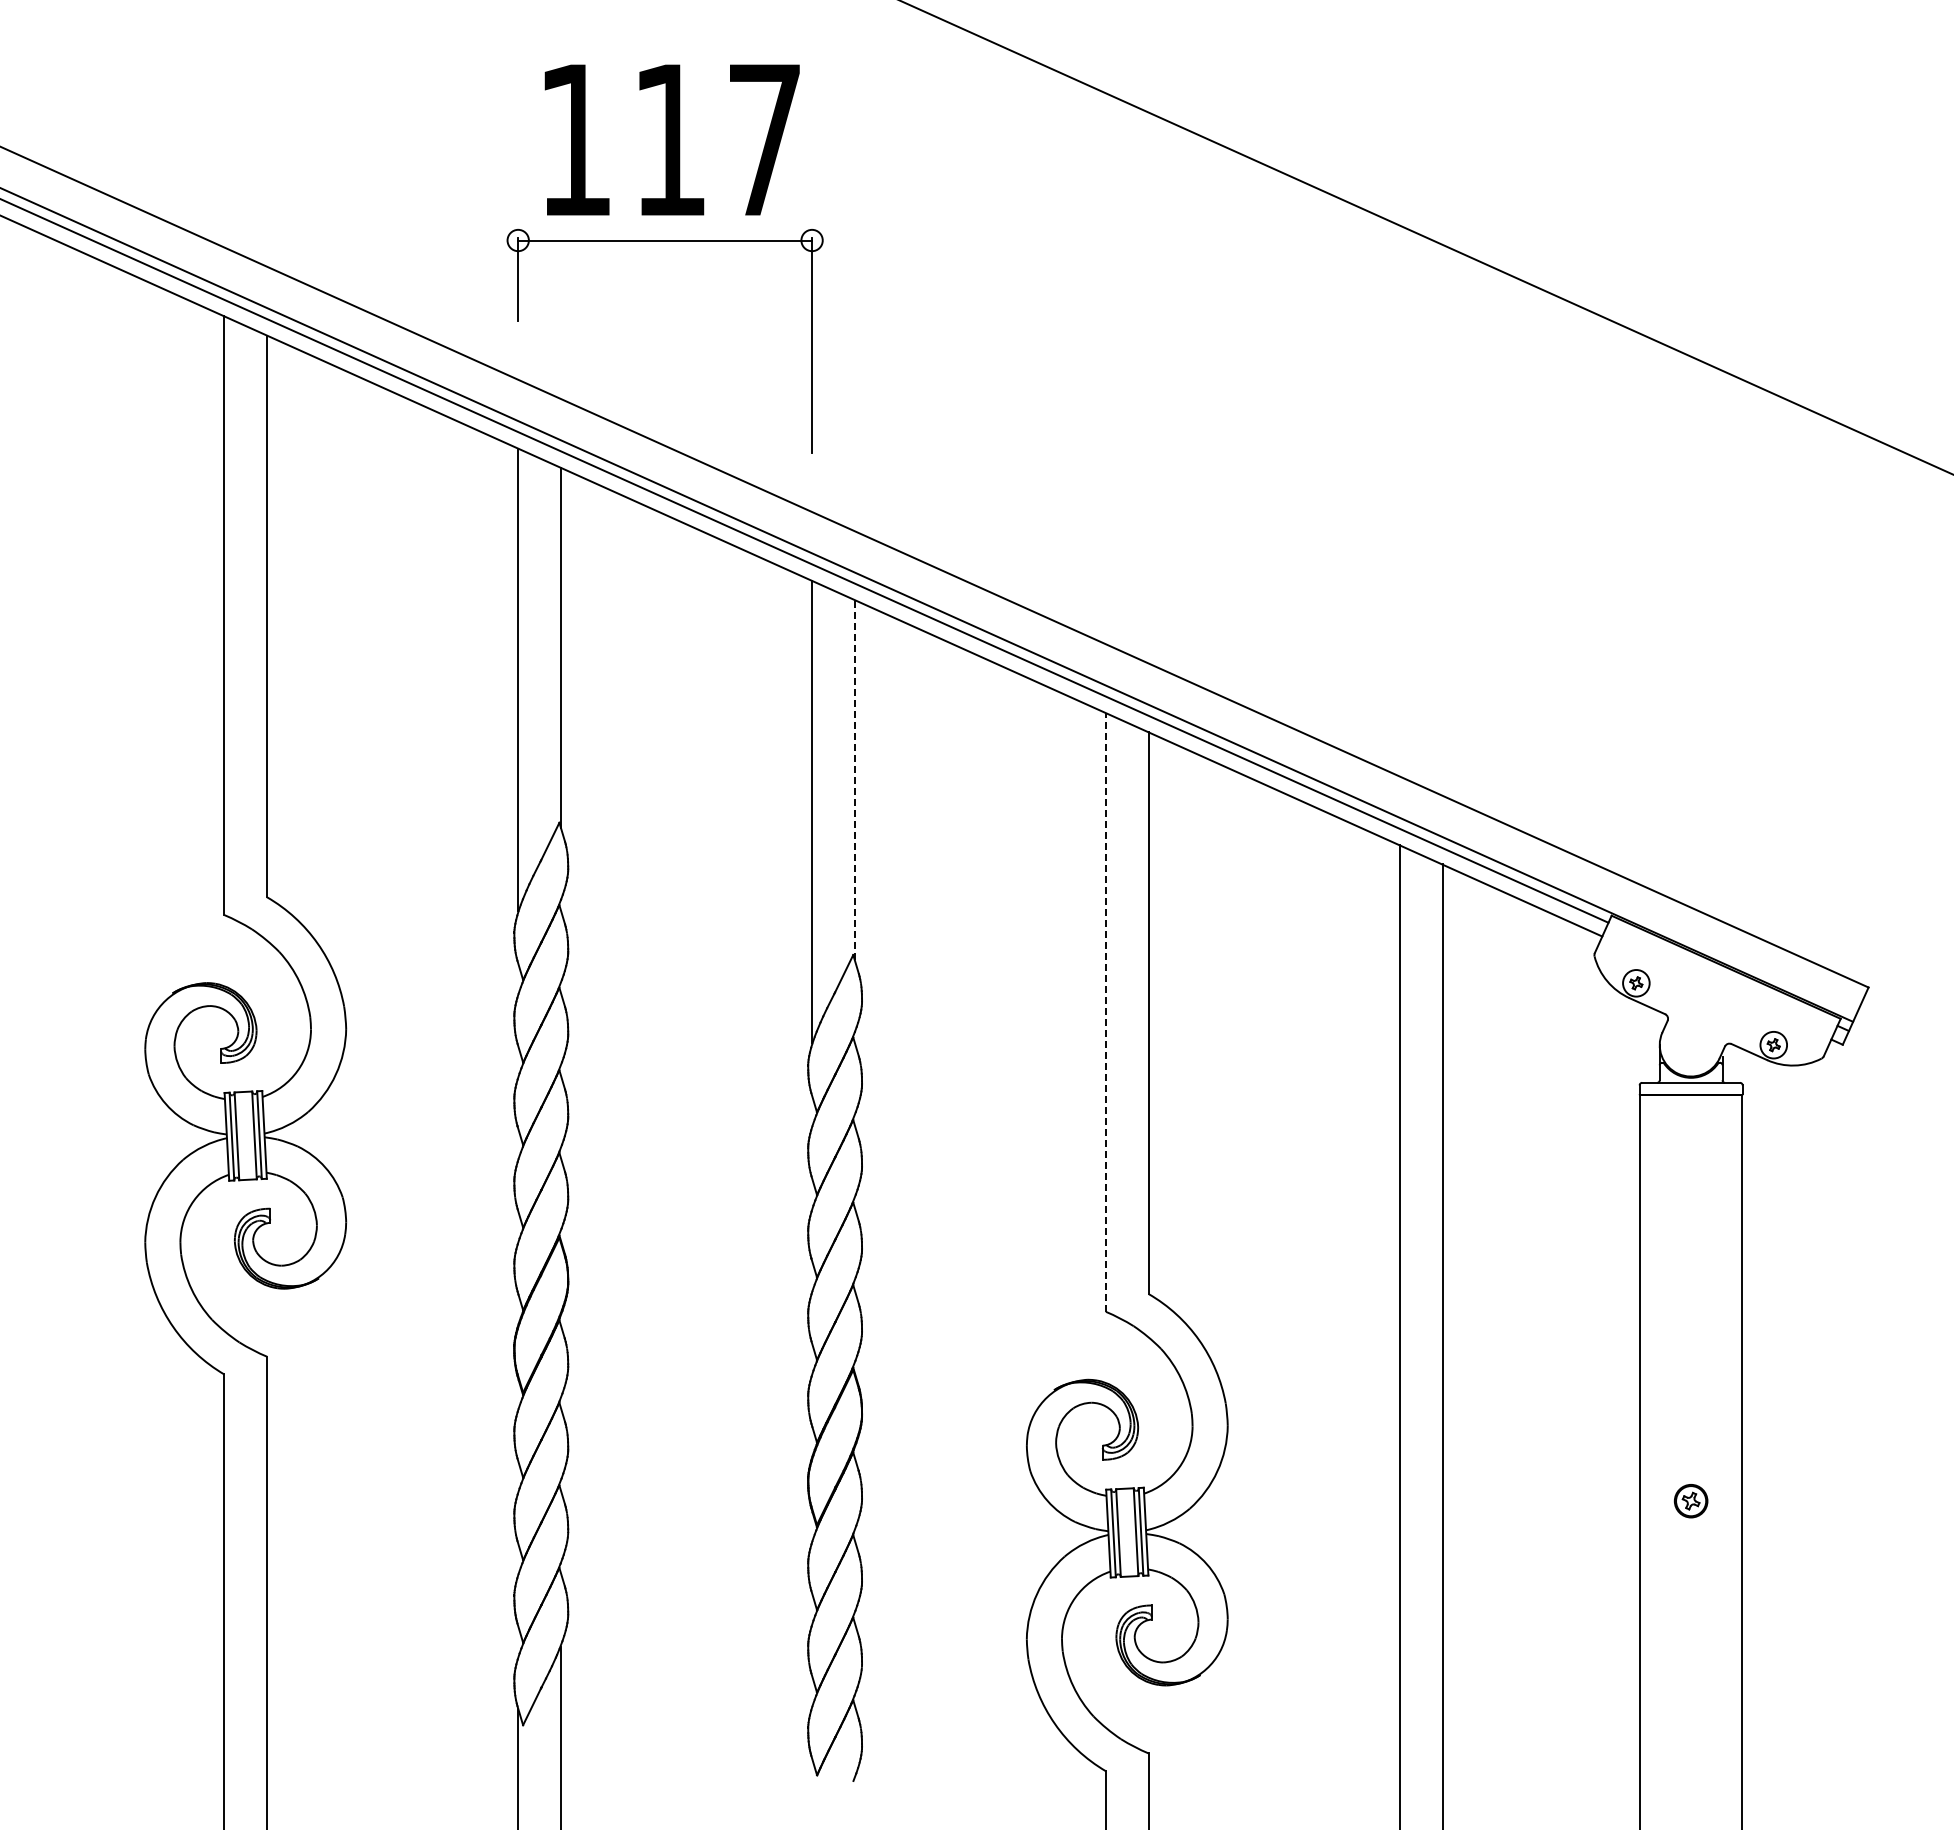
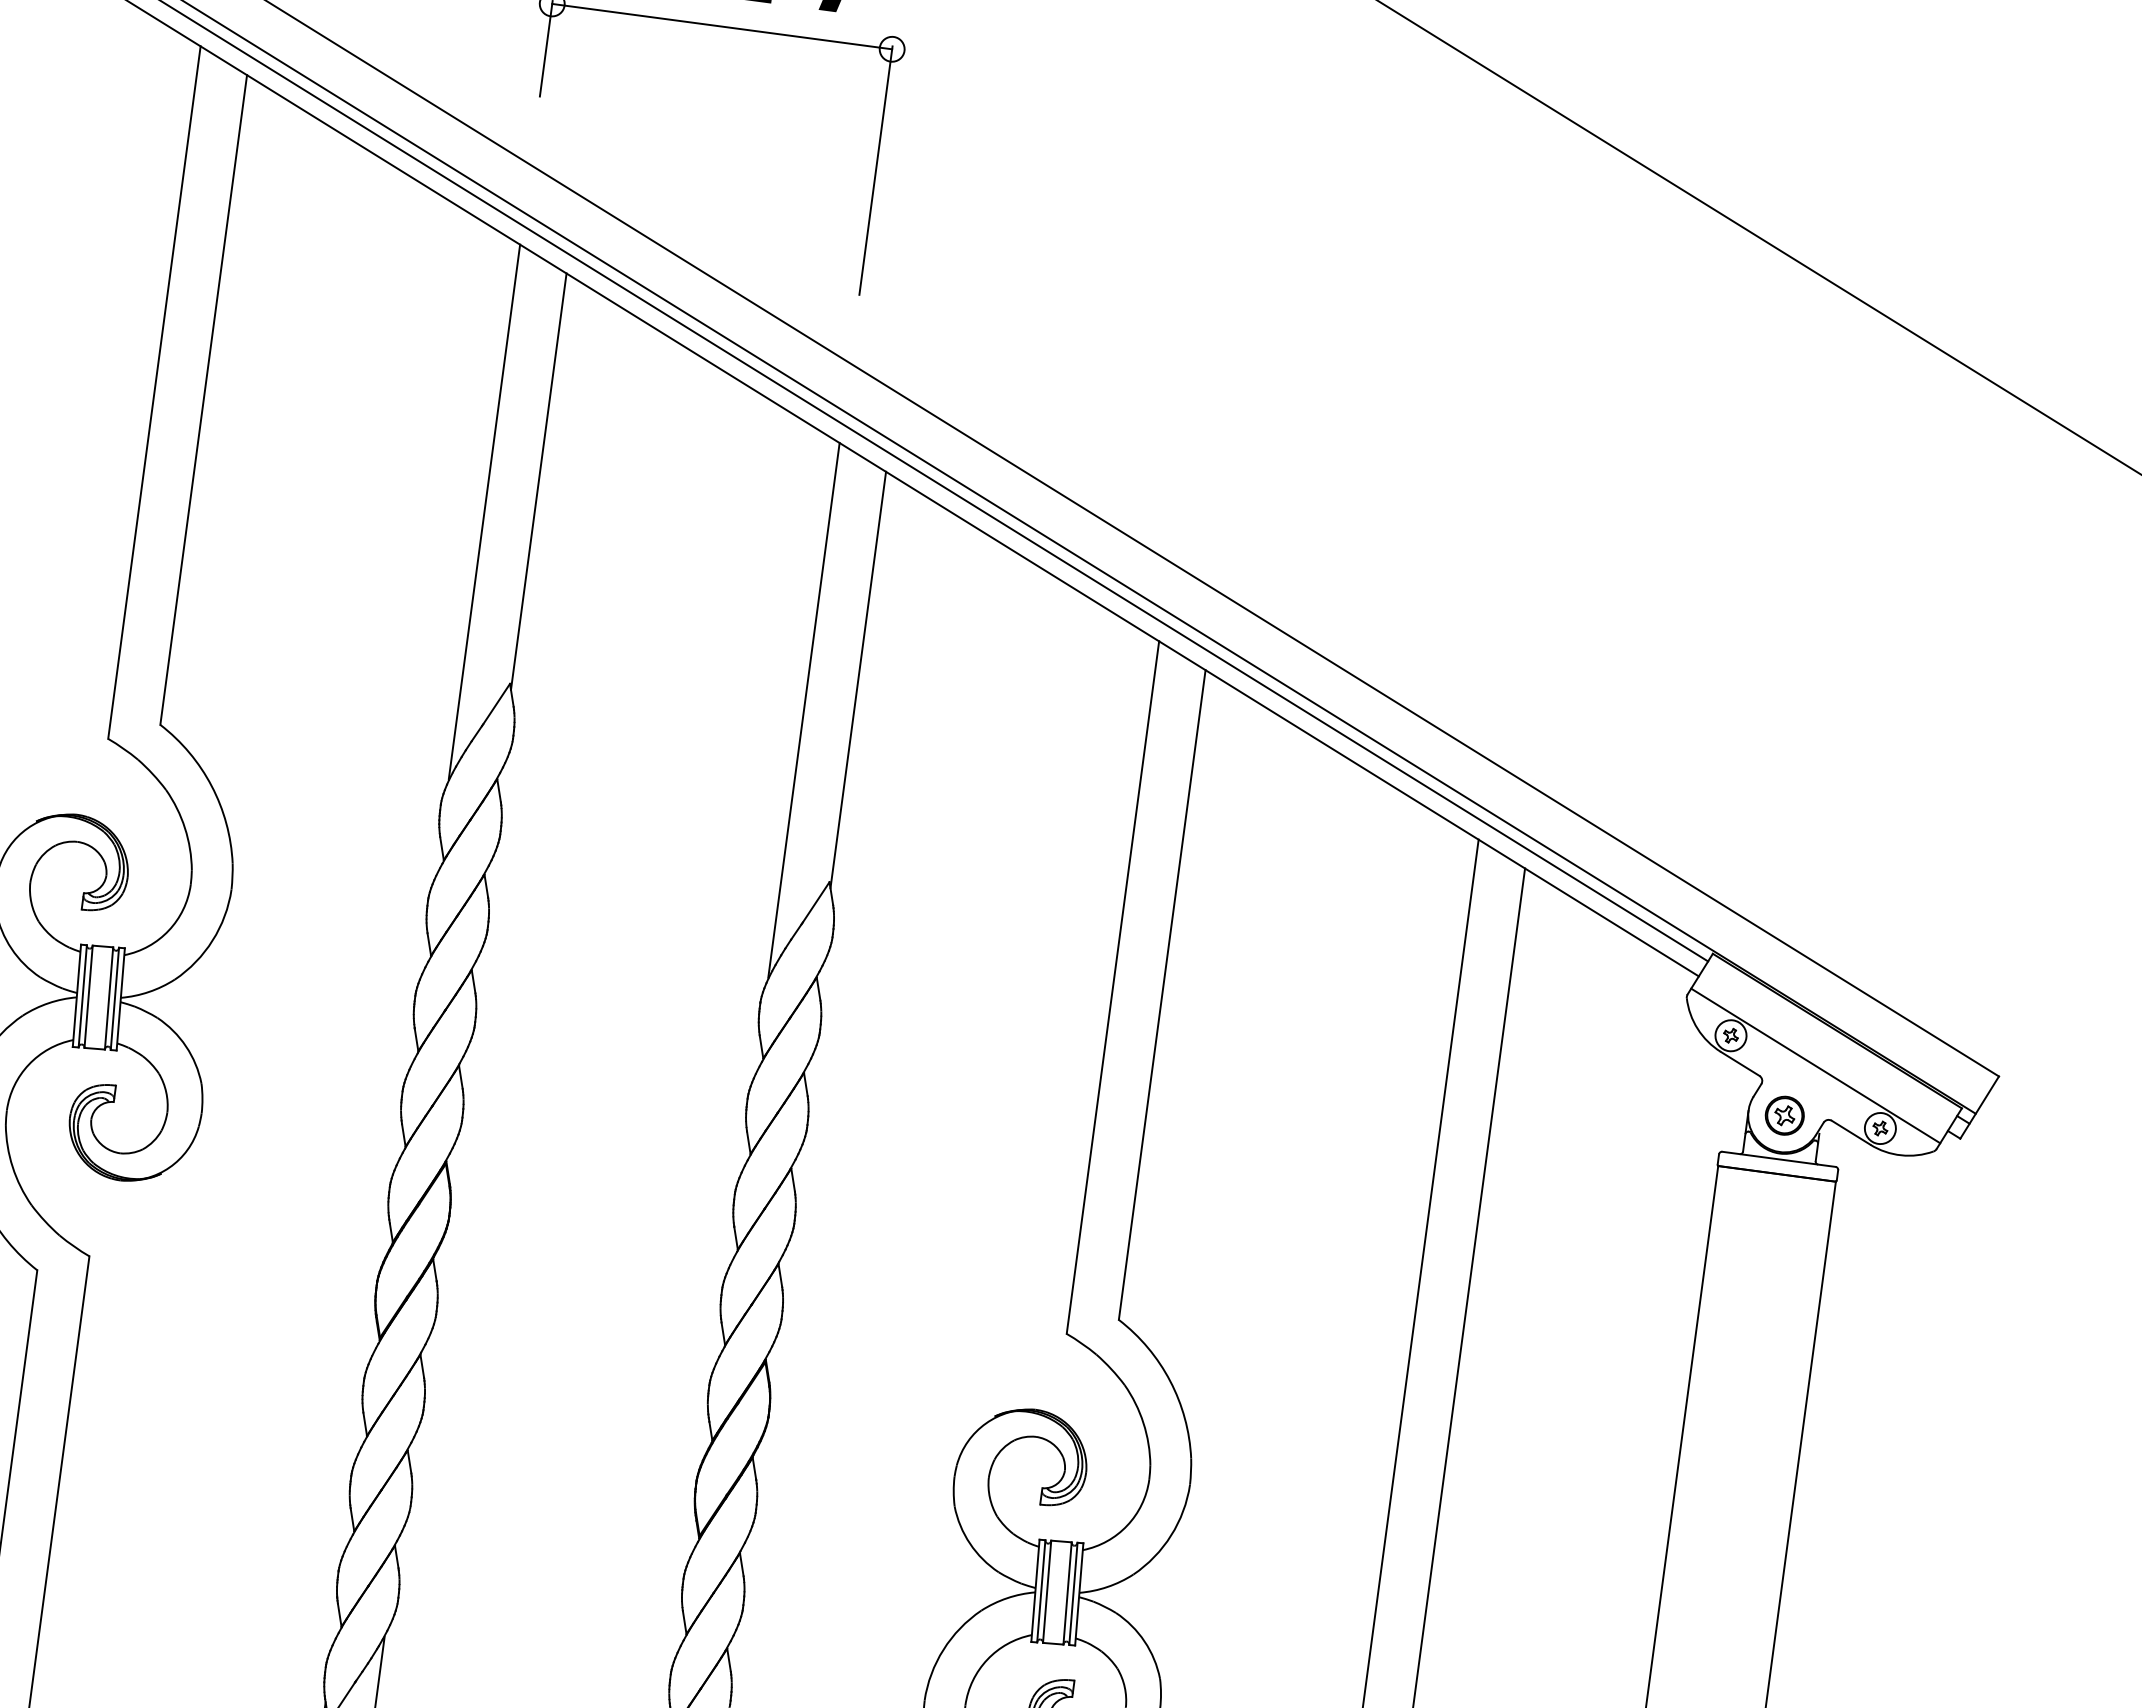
line: (854, 779) -> (858, 679), dashed -> solid
line: (1711, 998) -> (1815, 1064), added
line: (1105, 1011) -> (1112, 986), dashed -> solid
part: (1690, 1501) -> (1784, 1116), moved

